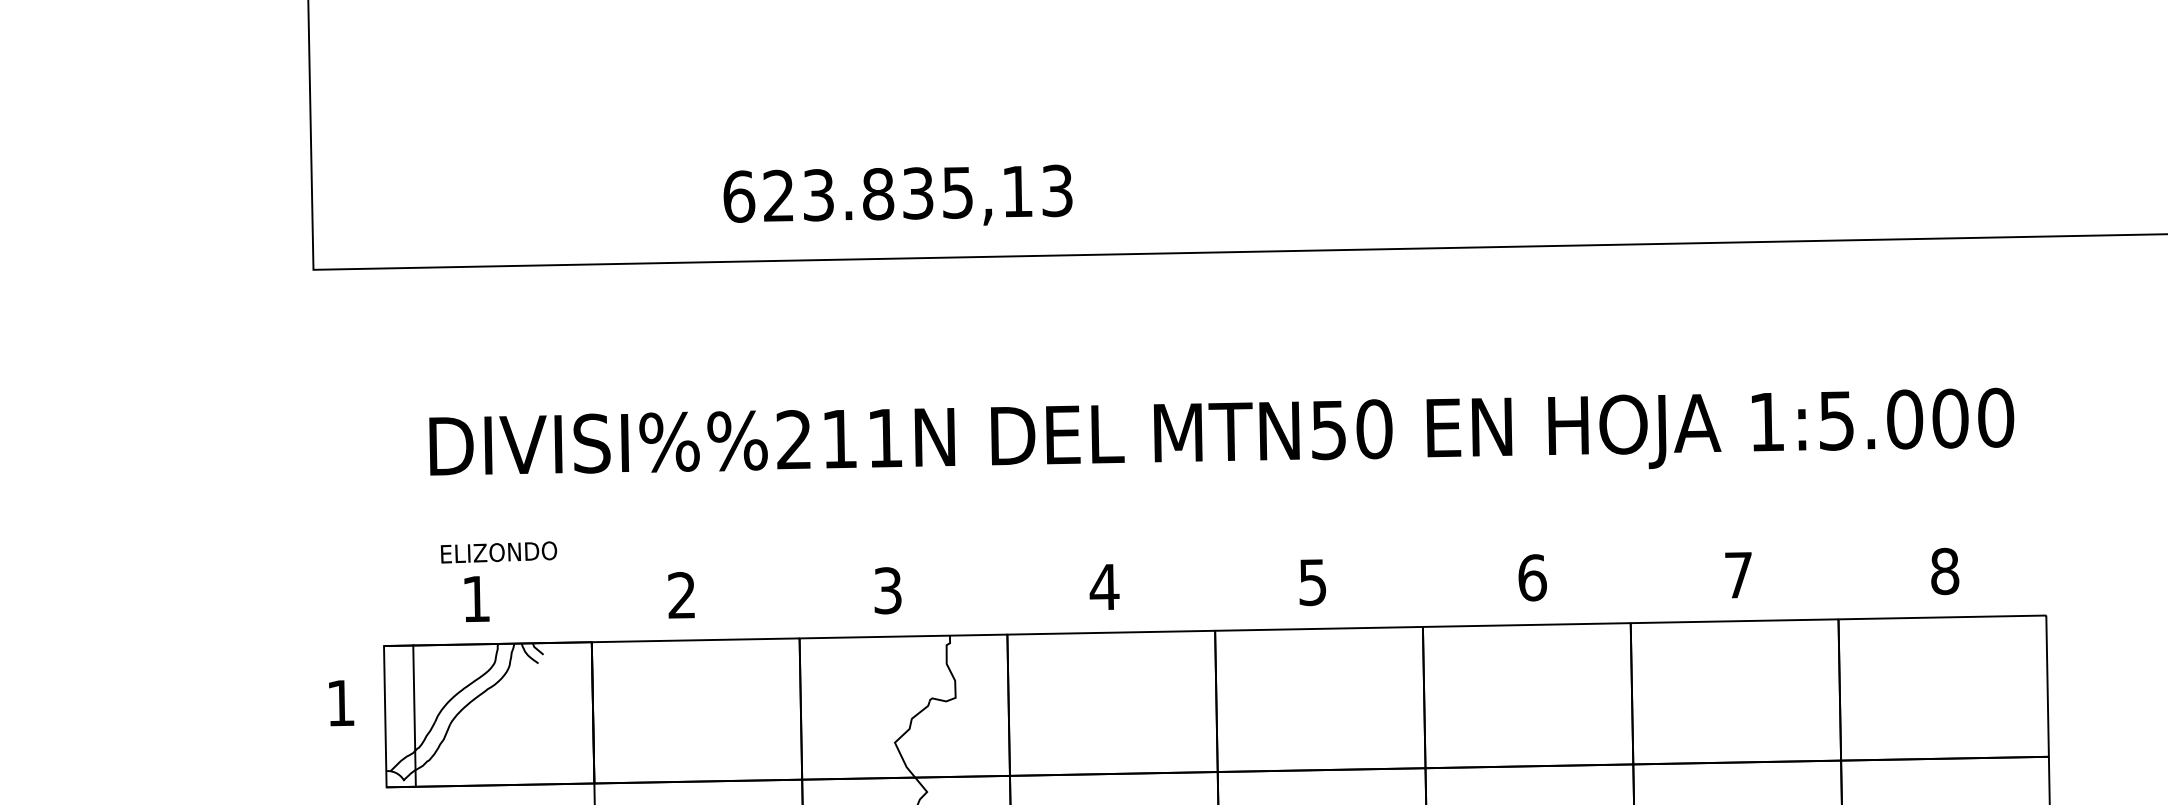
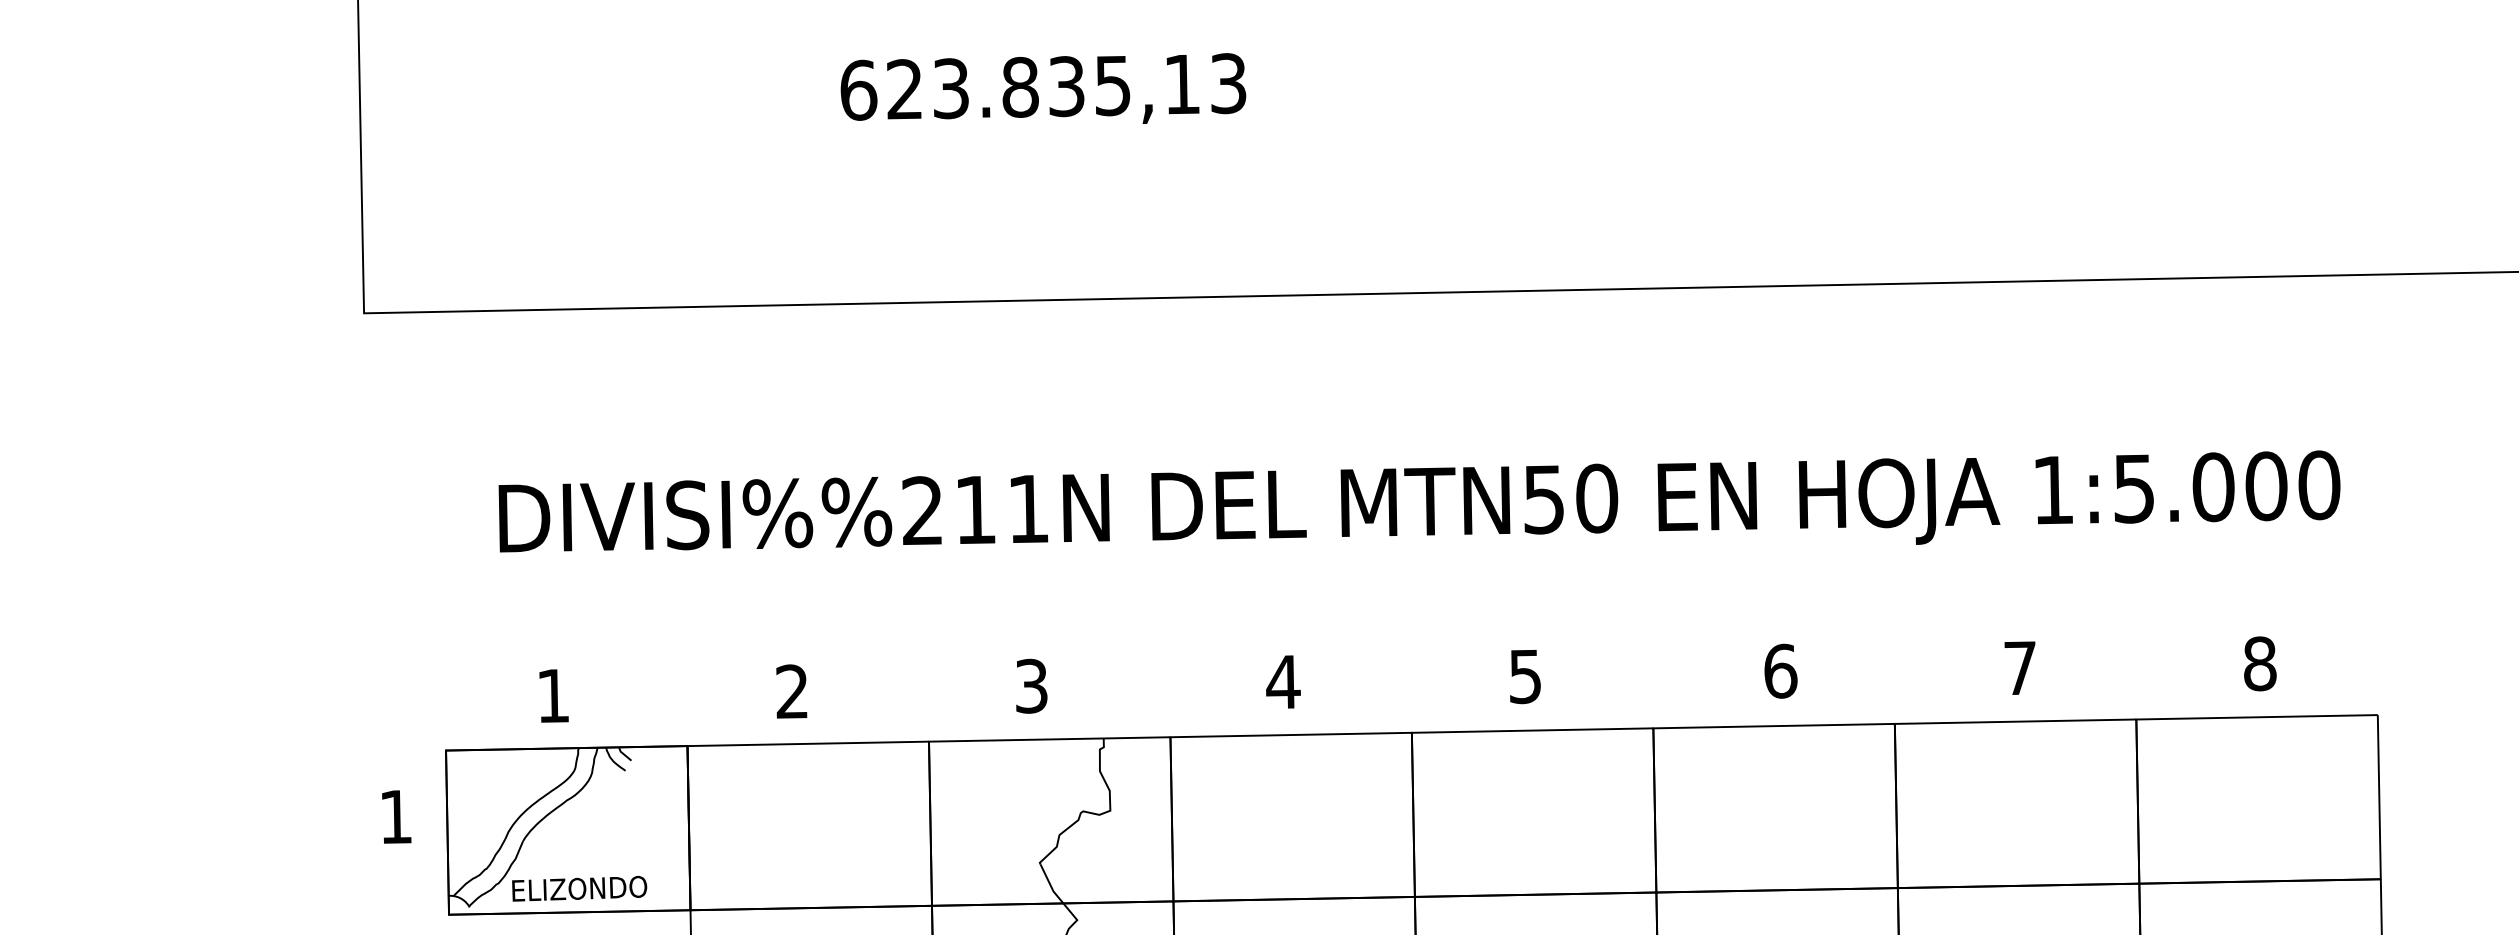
text: (898, 195) -> (1043, 88), moved
text: (498, 552) -> (579, 888), moved
line: (414, 715) -> (447, 832), moved

